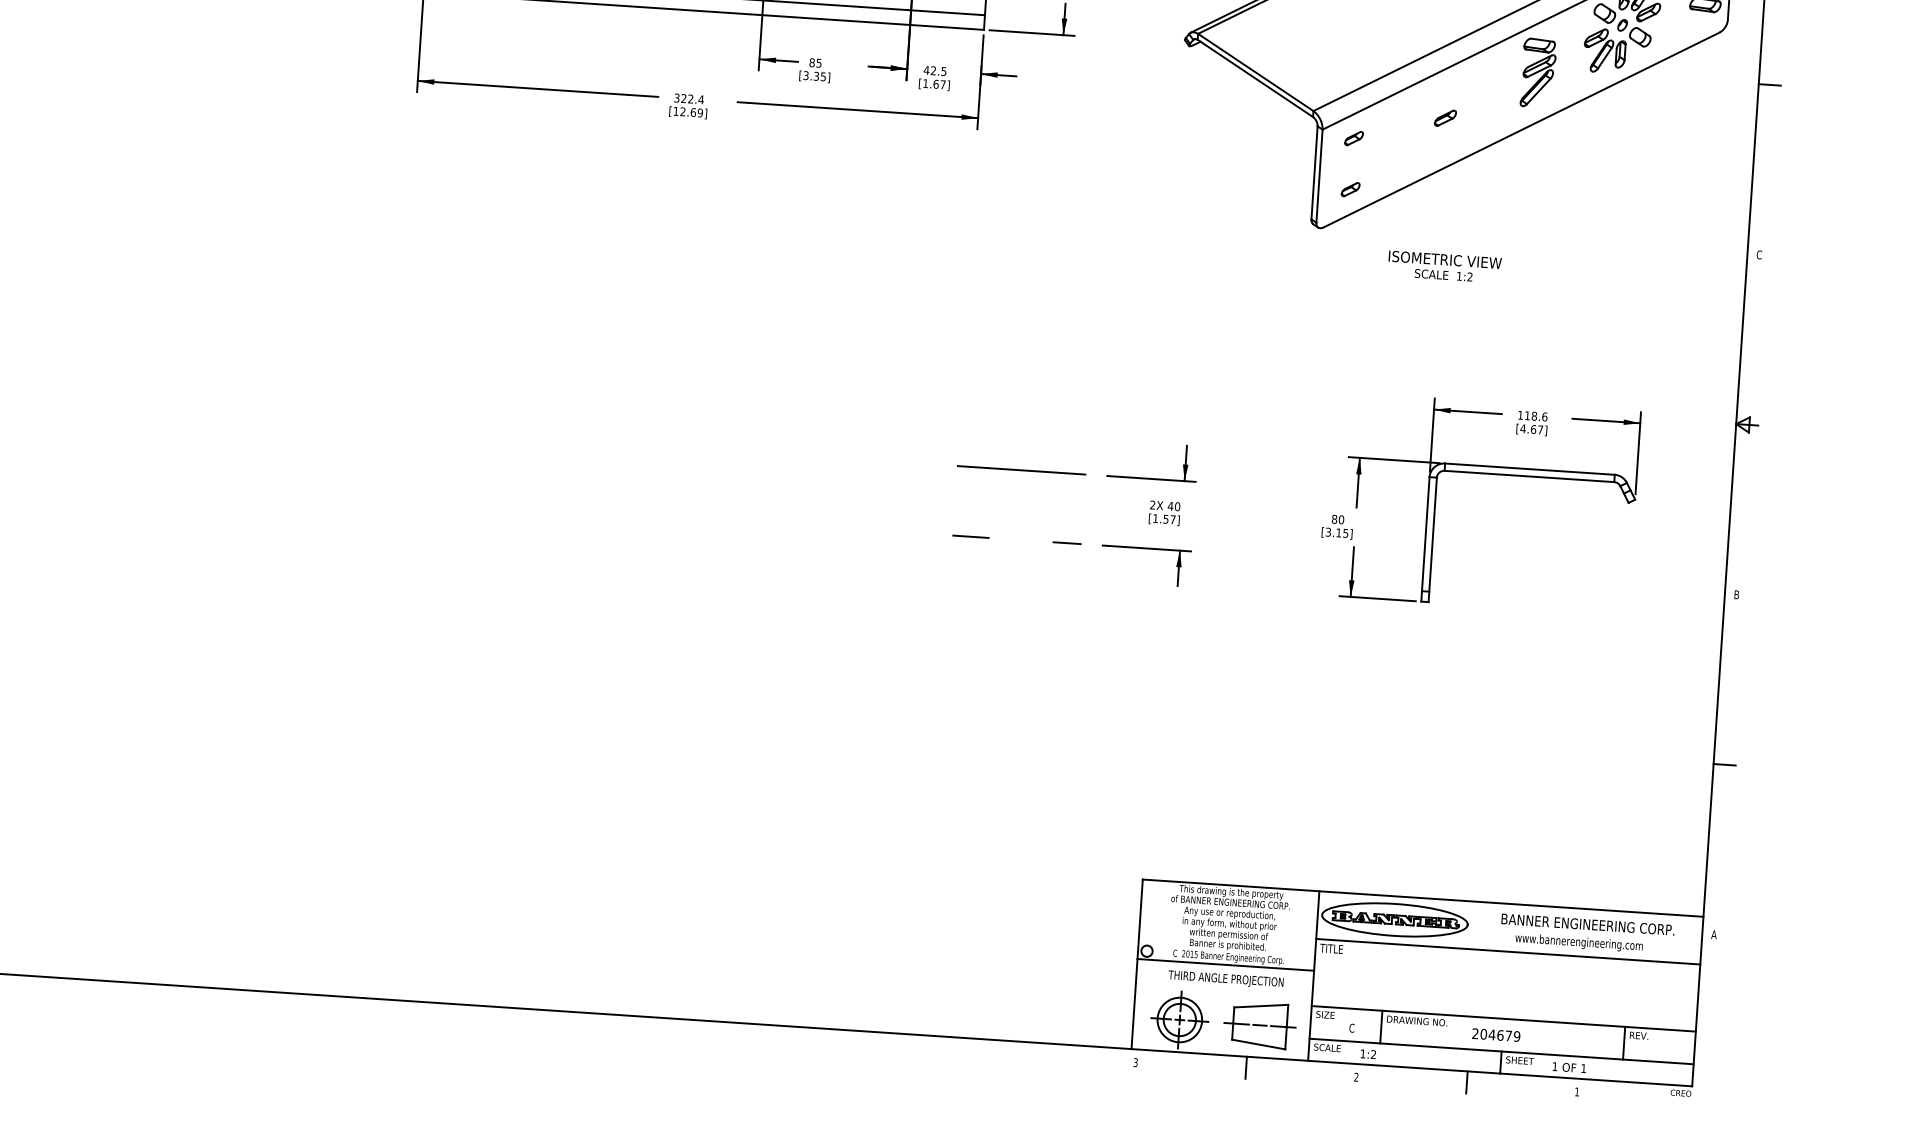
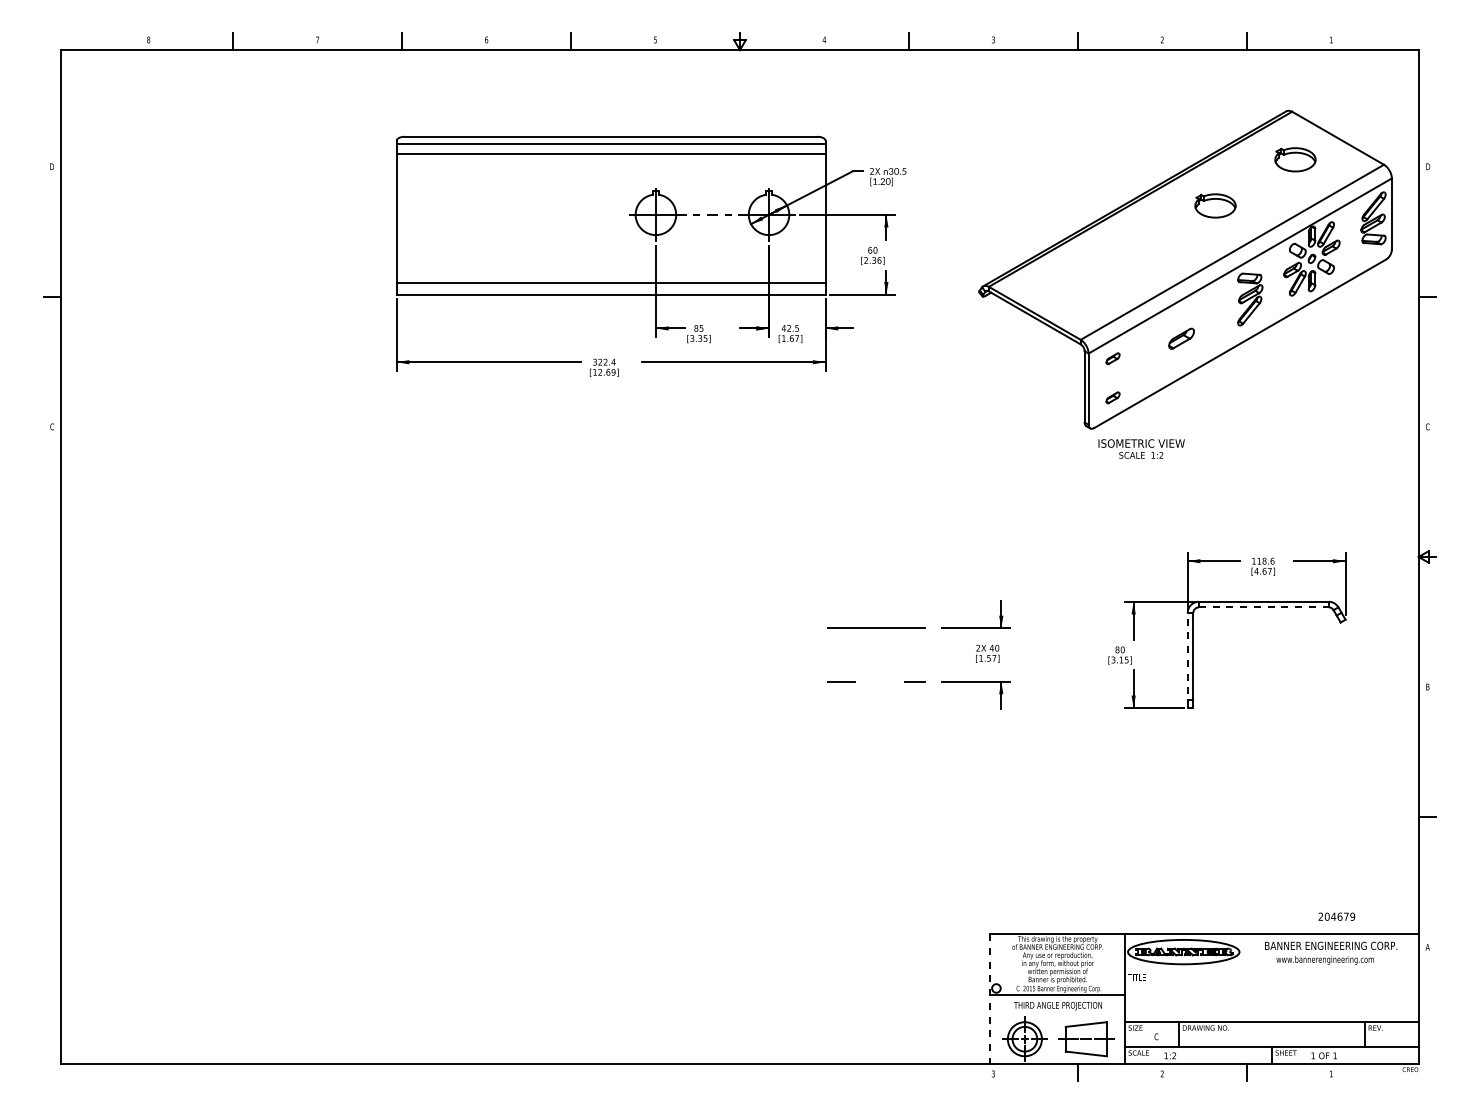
part: (1445, 118) -> (1181, 338), size x1.6
text: (1444, 266) -> (1141, 448), moved
line: (1529, 476) -> (1263, 607), solid -> dashed
line: (1425, 539) -> (1187, 660), solid -> dashed
line: (1507, 951) -> (1271, 970), removed
line: (1137, 963) -> (989, 998), solid -> dashed
text: (1495, 1034) -> (1336, 916), moved

